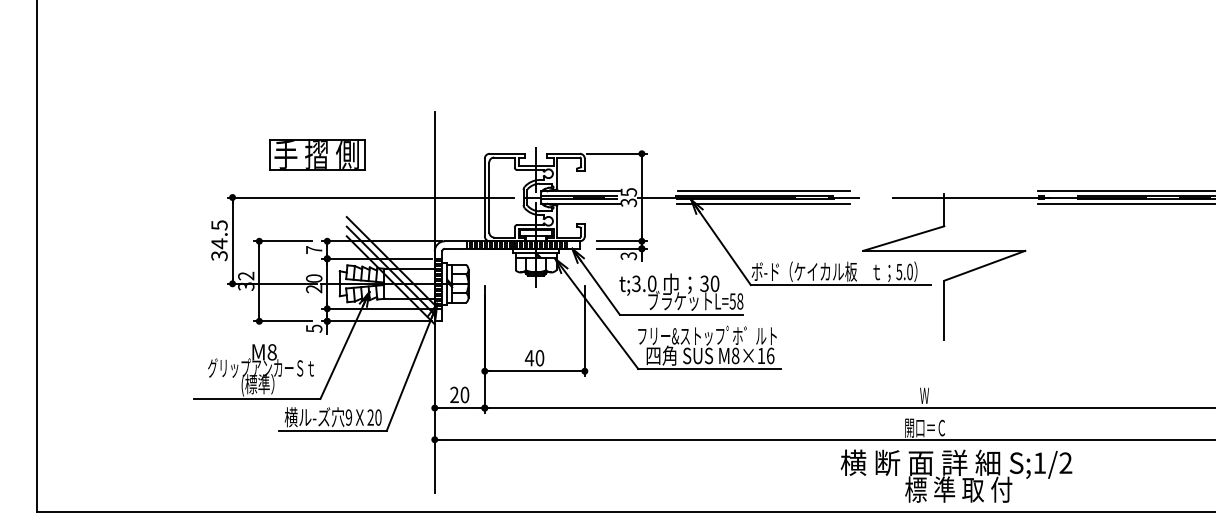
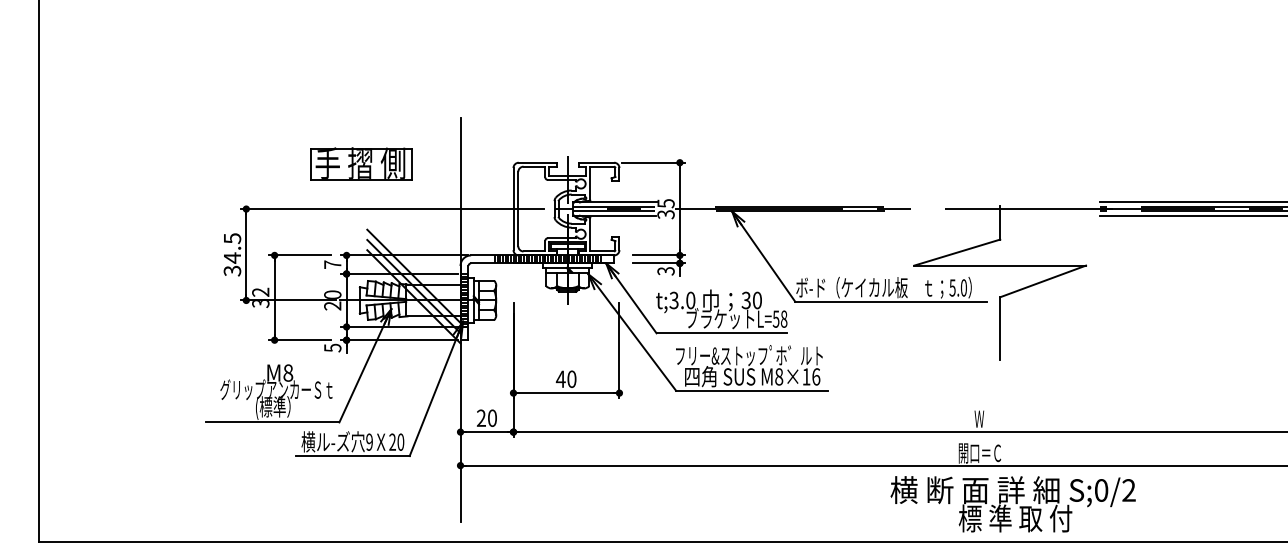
part: (317, 154) -> (361, 163), moved
line: (763, 191) -> (808, 202), removed
line: (763, 203) -> (808, 215), removed
text: (1039, 463) -> (1101, 490), S;1/2 -> S;0/2

